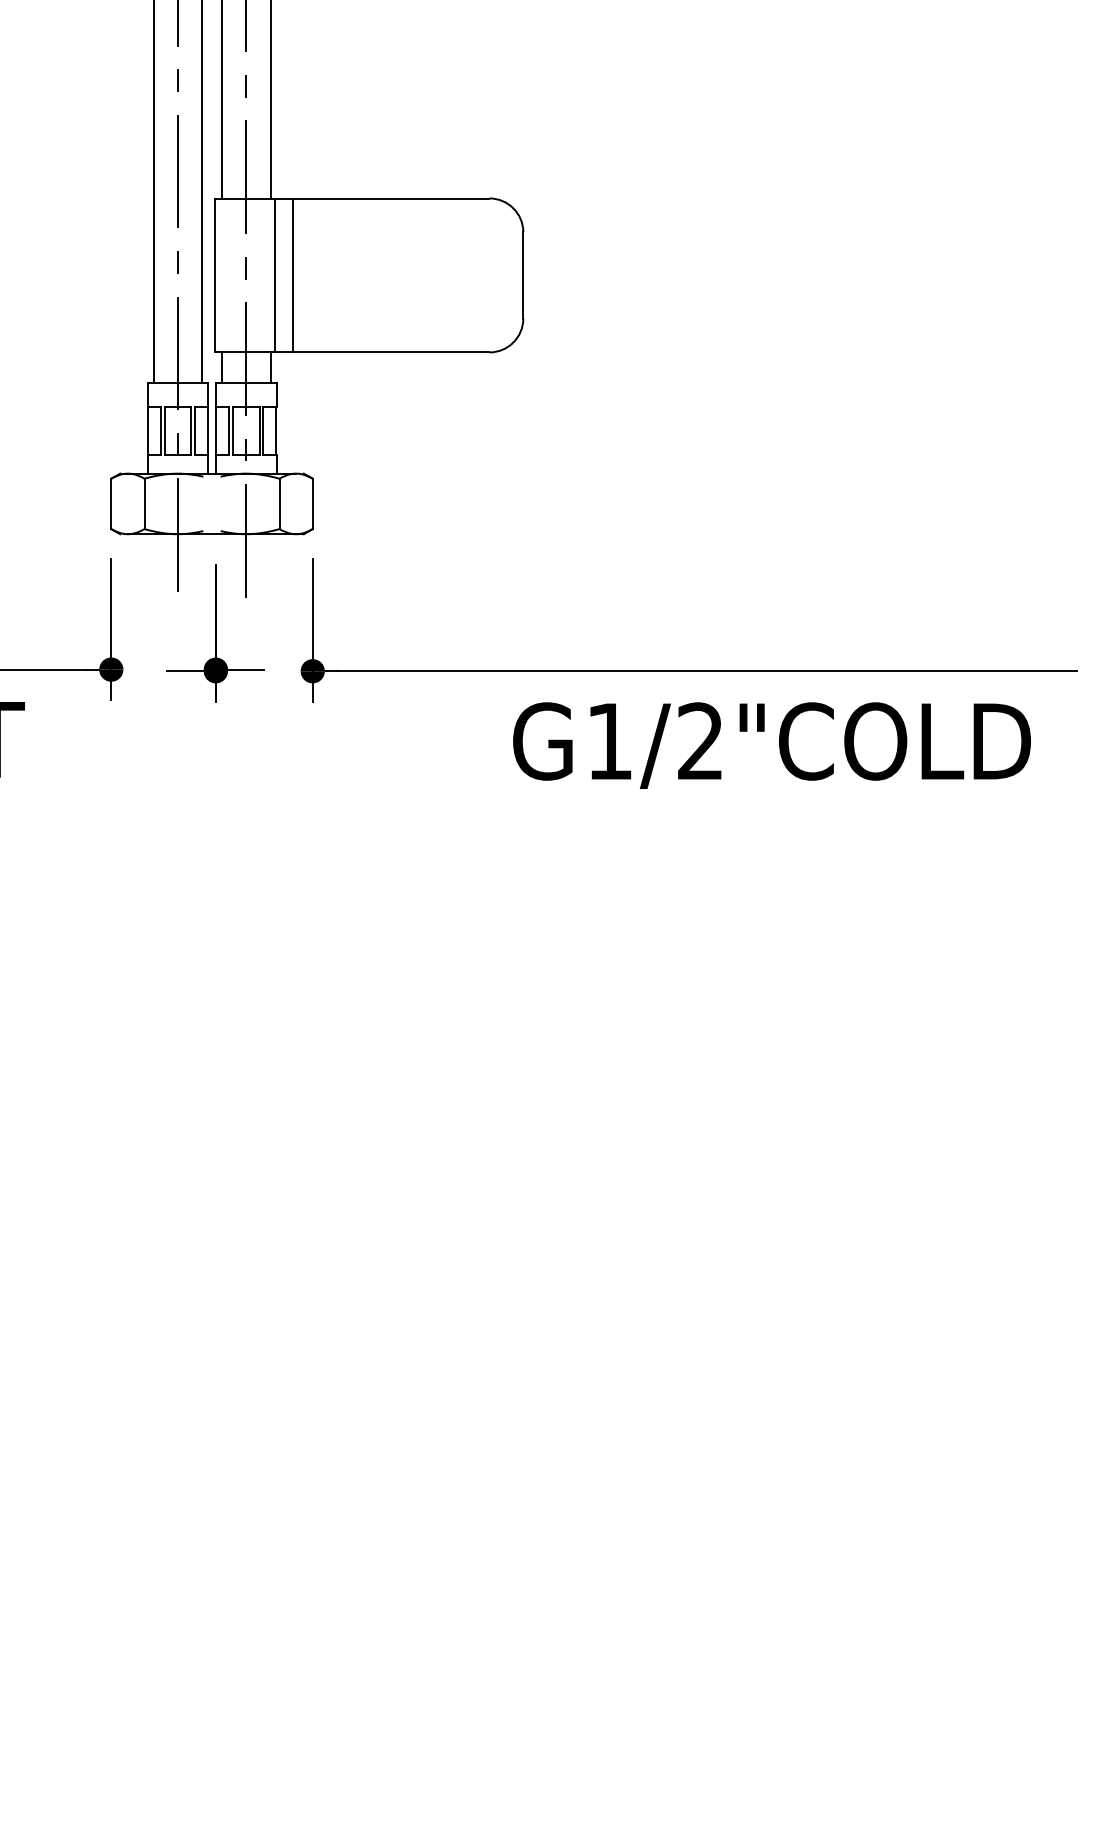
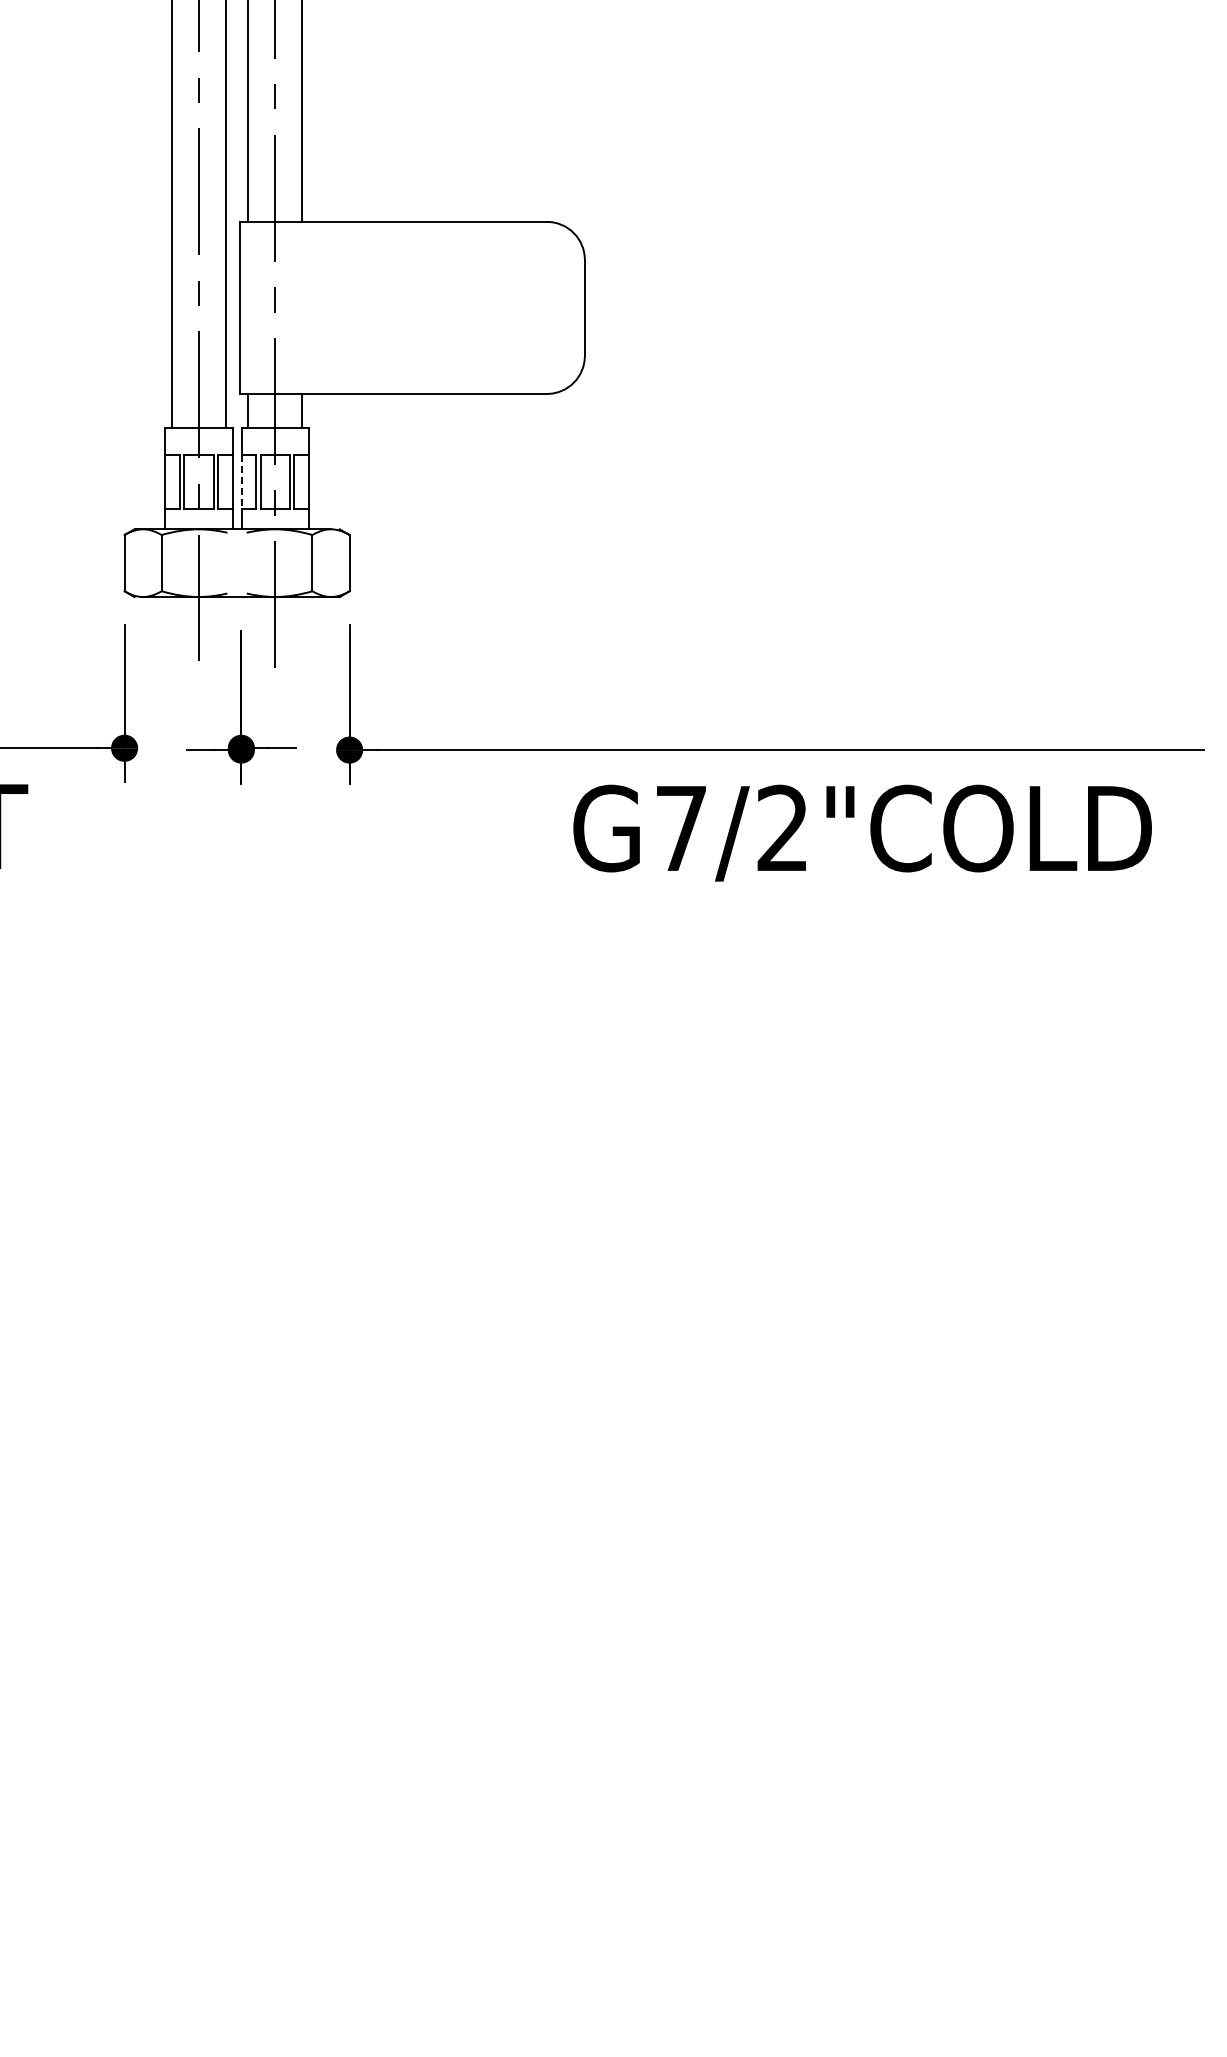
line: (275, 275) -> (307, 307), removed
line: (292, 275) -> (327, 307), removed
line: (215, 431) -> (241, 482), solid -> dashed
text: (609, 741) -> (681, 828), G1/2"COLD -> G7/2"COLD

